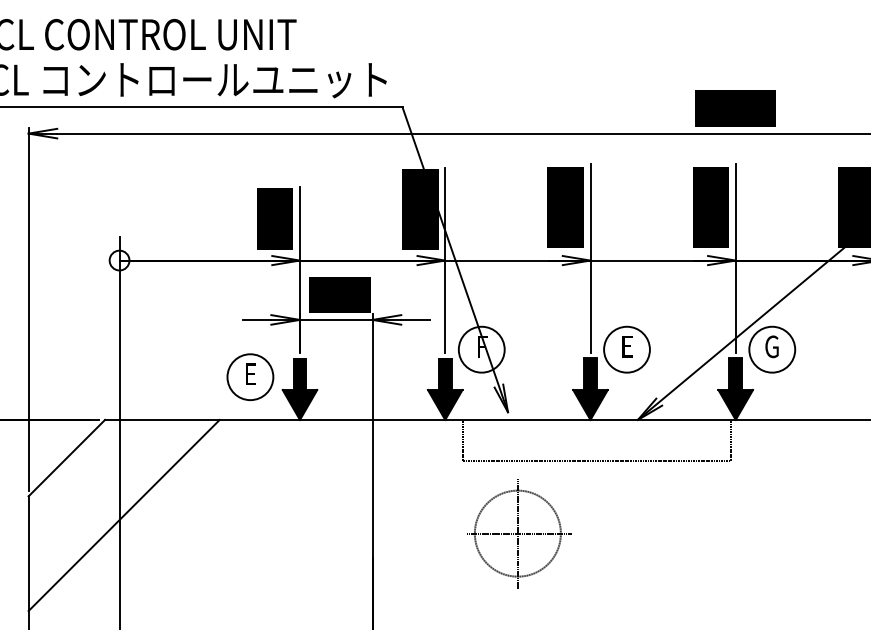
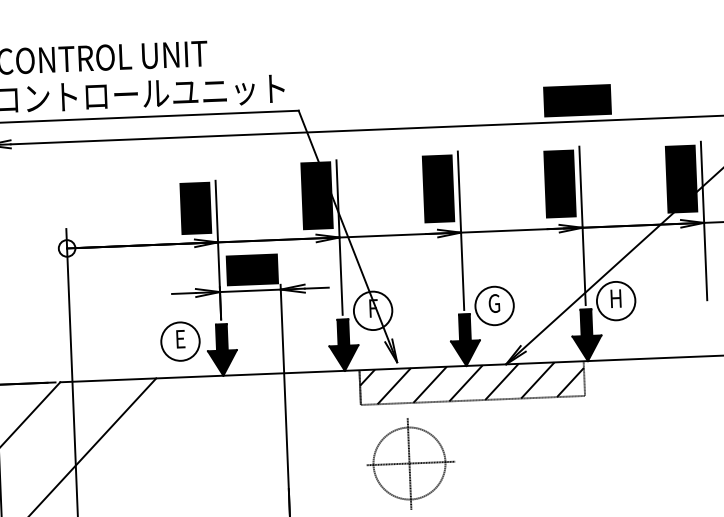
text: (626, 346) -> (494, 303), E -> G
text: (771, 346) -> (615, 298), G -> H
hatch: (596, 440) -> (472, 382), added

